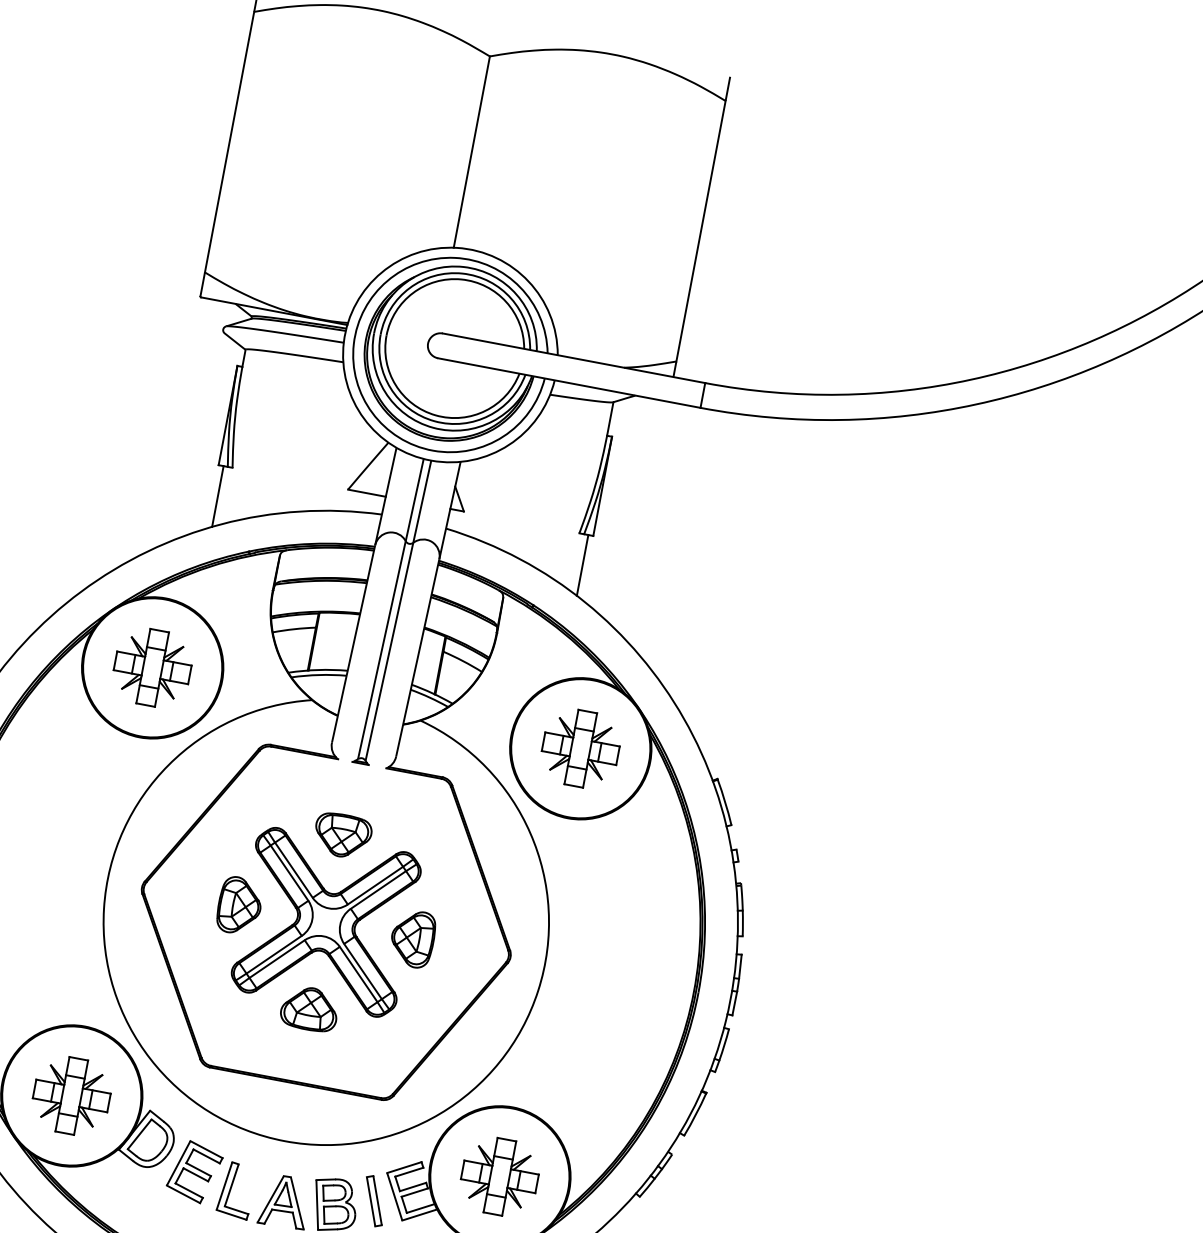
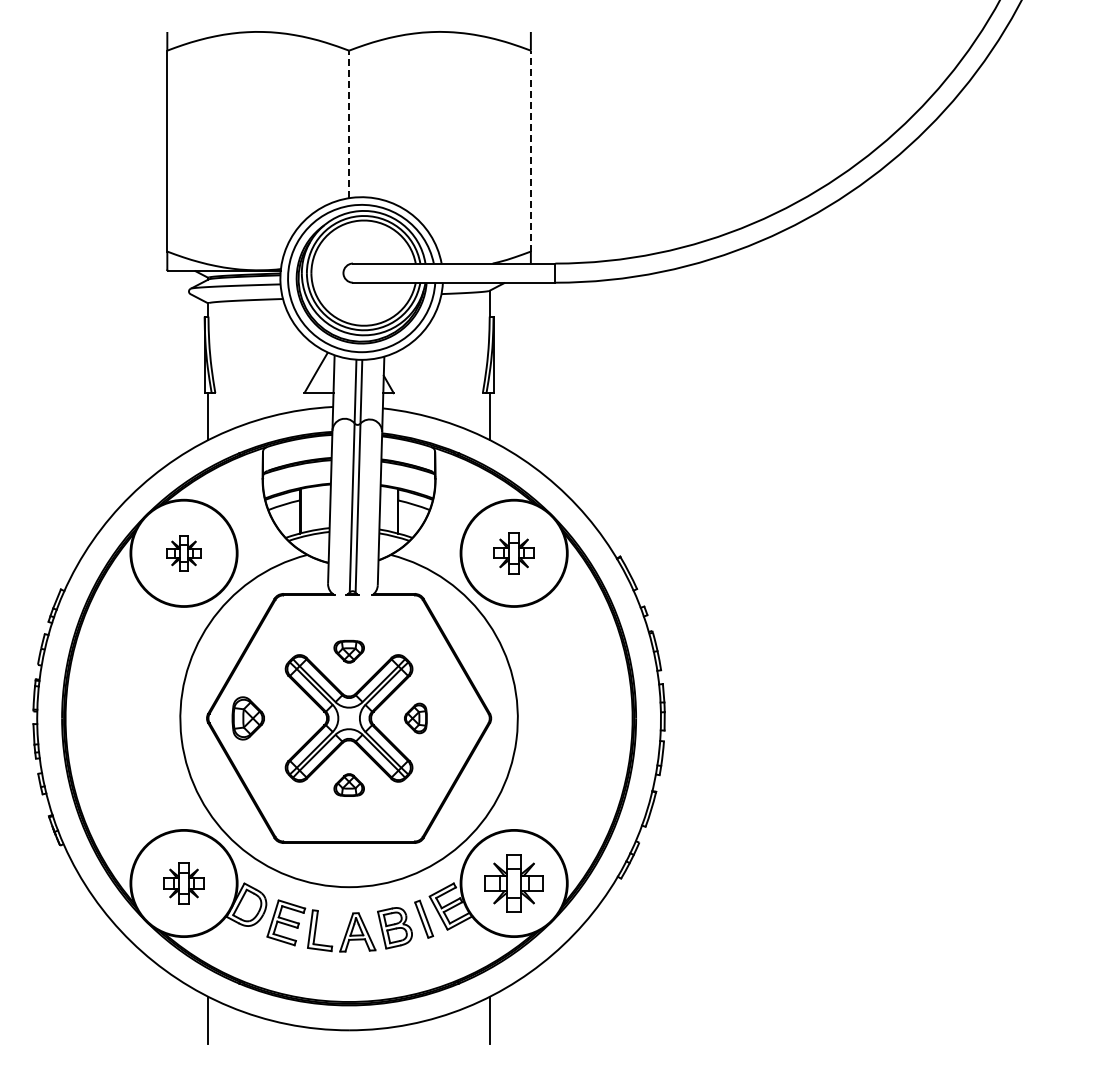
line: (472, 152) -> (349, 124), solid -> dashed
line: (700, 230) -> (530, 150), solid -> dashed
part: (151, 667) -> (183, 553), size x0.6
part: (579, 748) -> (513, 553), size x0.7
part: (343, 835) -> (349, 651), size x0.7
part: (238, 905) -> (247, 718), moved
part: (412, 938) -> (415, 718), size x0.7
part: (310, 1008) -> (349, 784), size x0.7
part: (71, 1095) -> (183, 883), size x0.7

